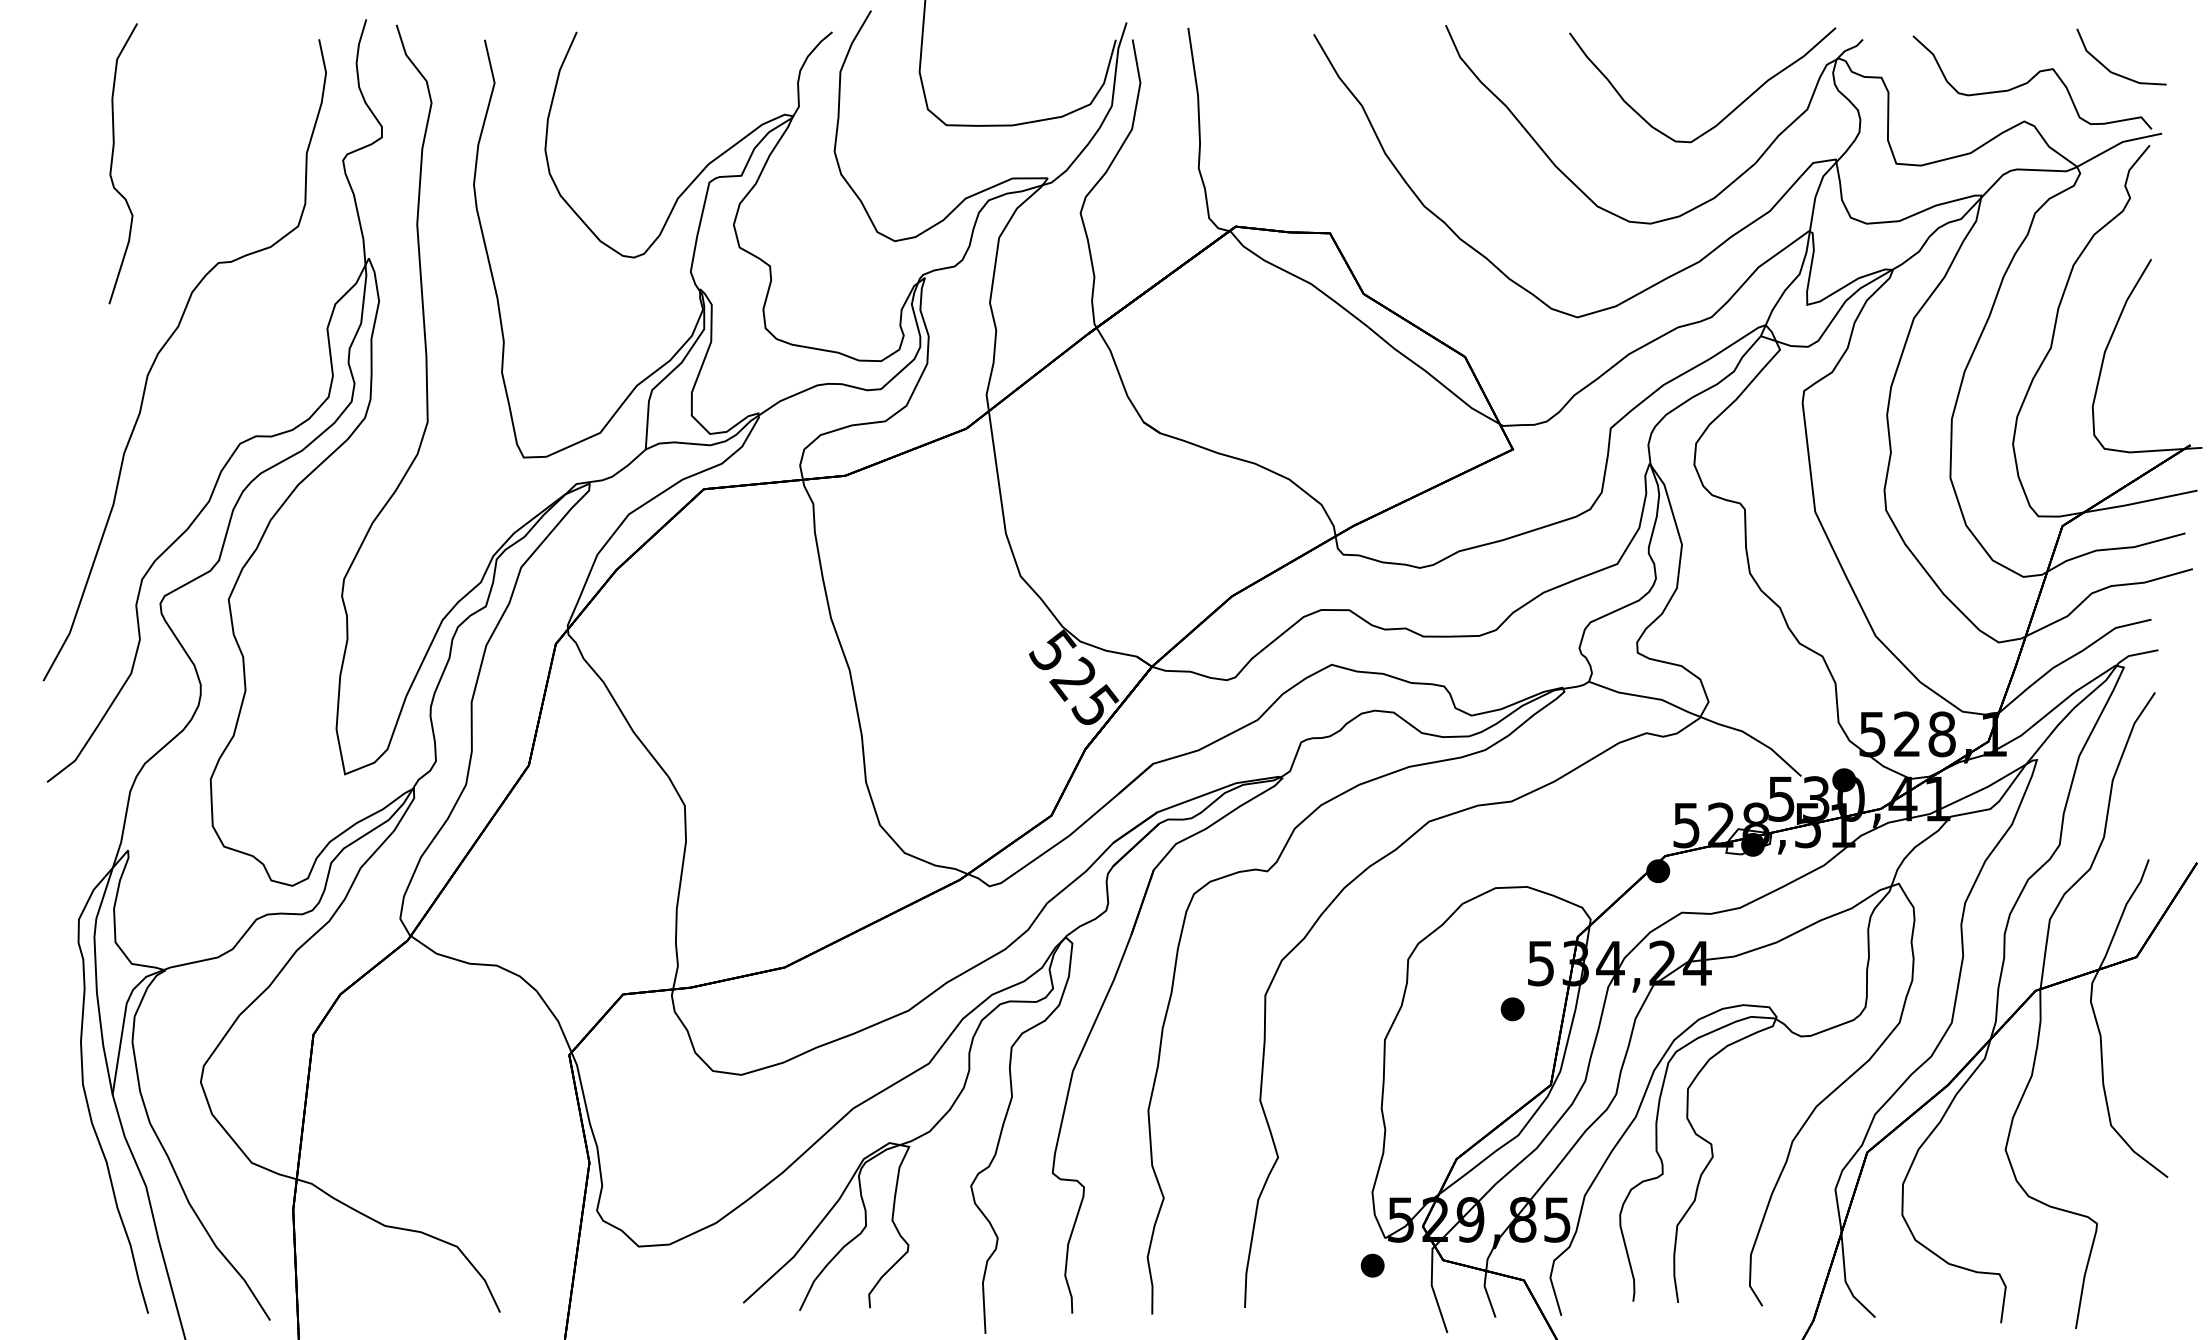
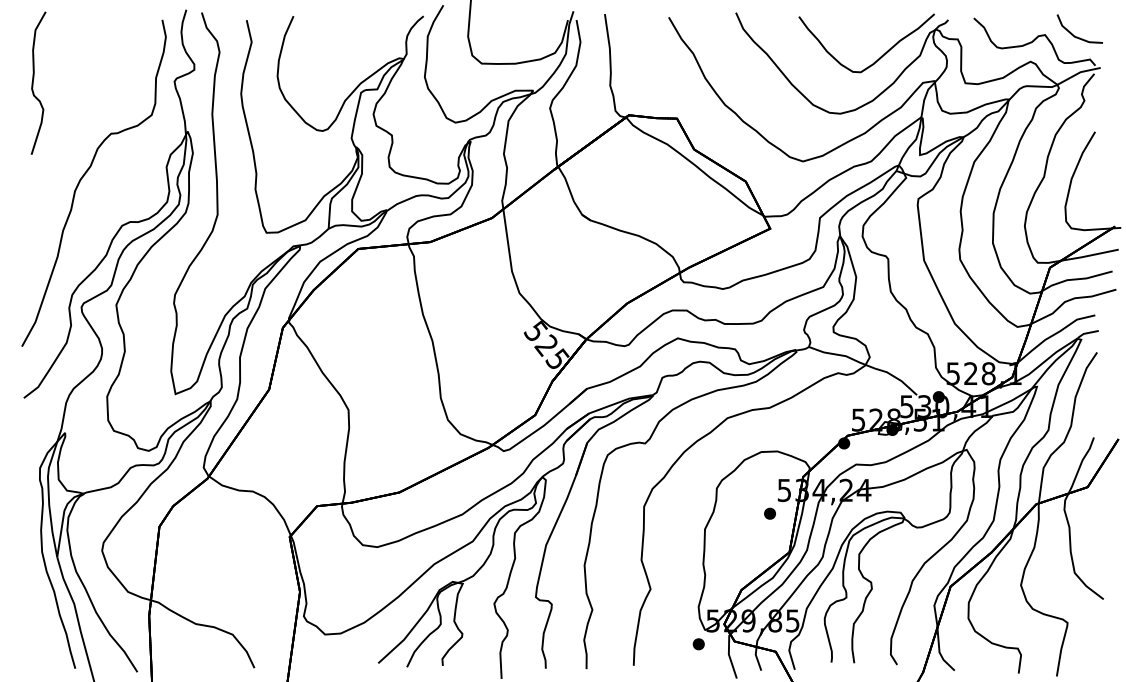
curve: (113, 162) -> (33, 82), moved

